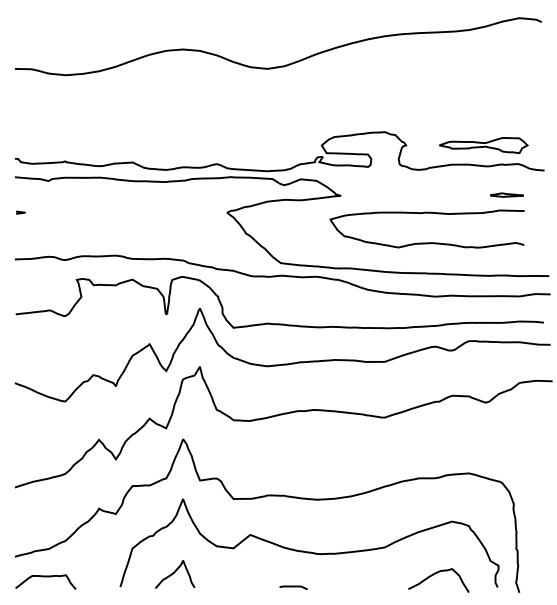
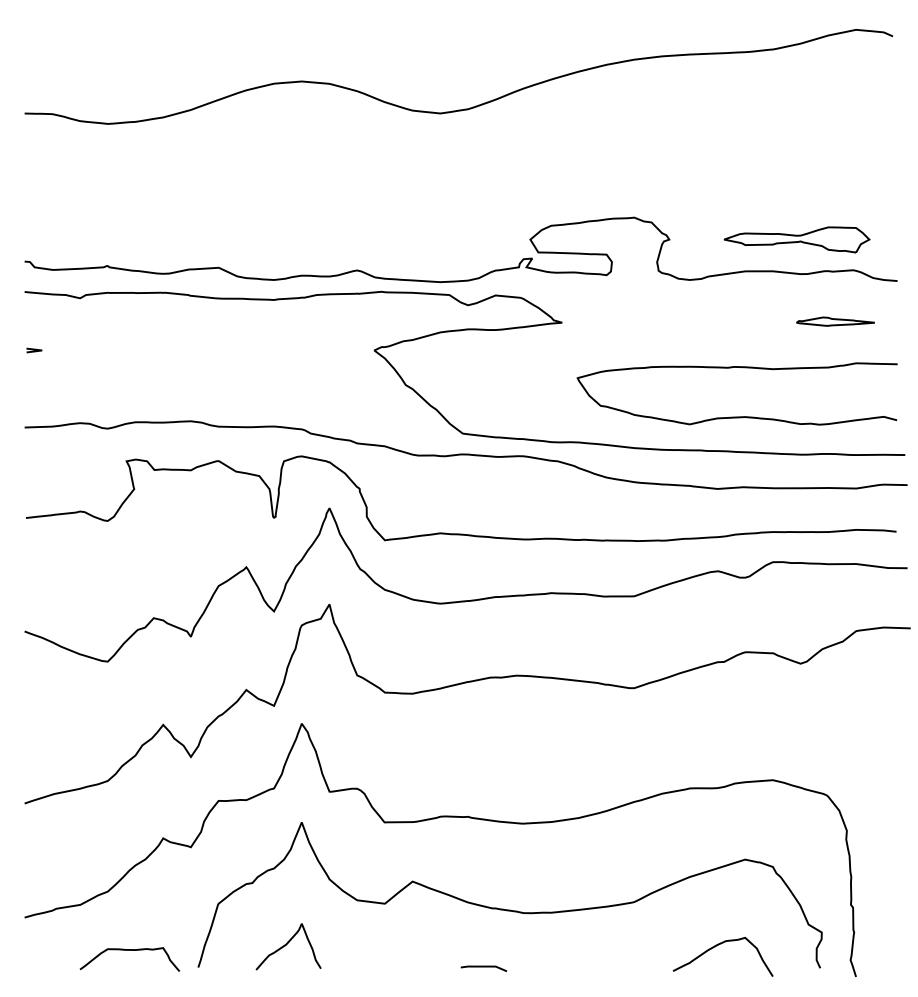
part: (506, 194) -> (834, 320), size x1.43
curve: (426, 242) -> (735, 416), moved
curve: (45, 577) -> (129, 951), moved

